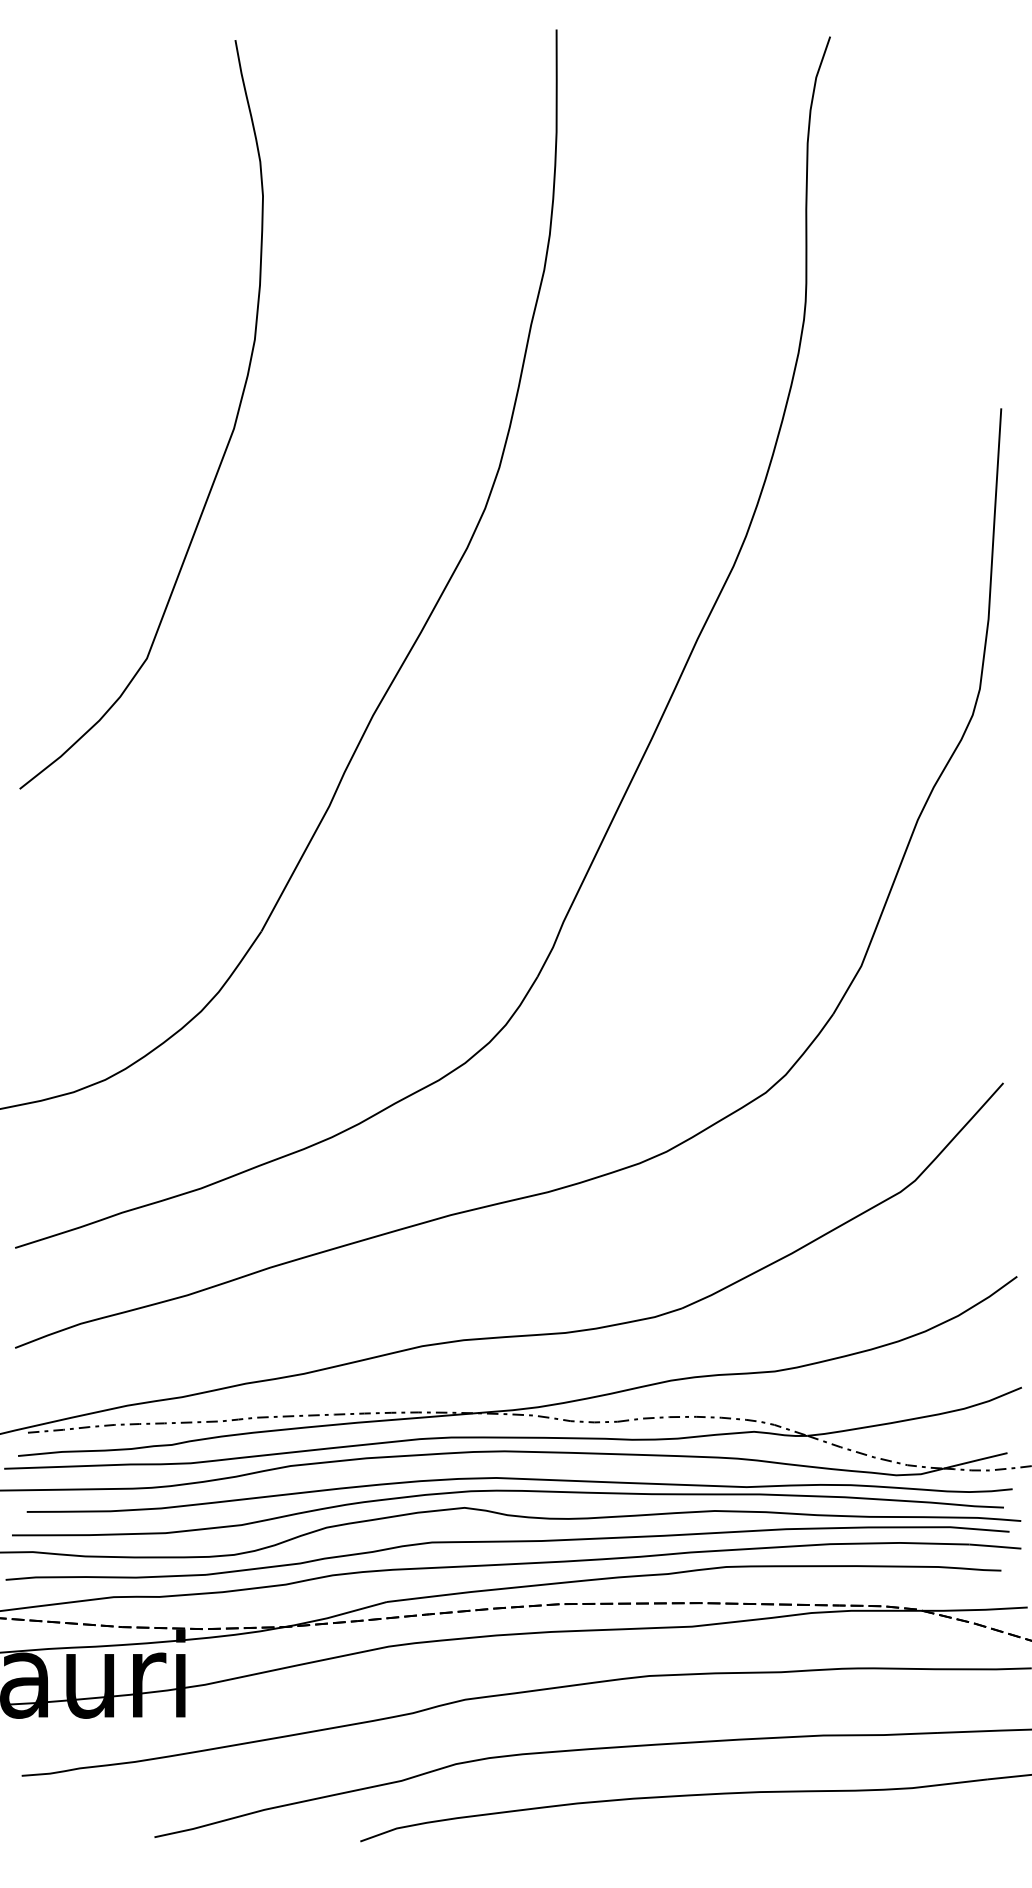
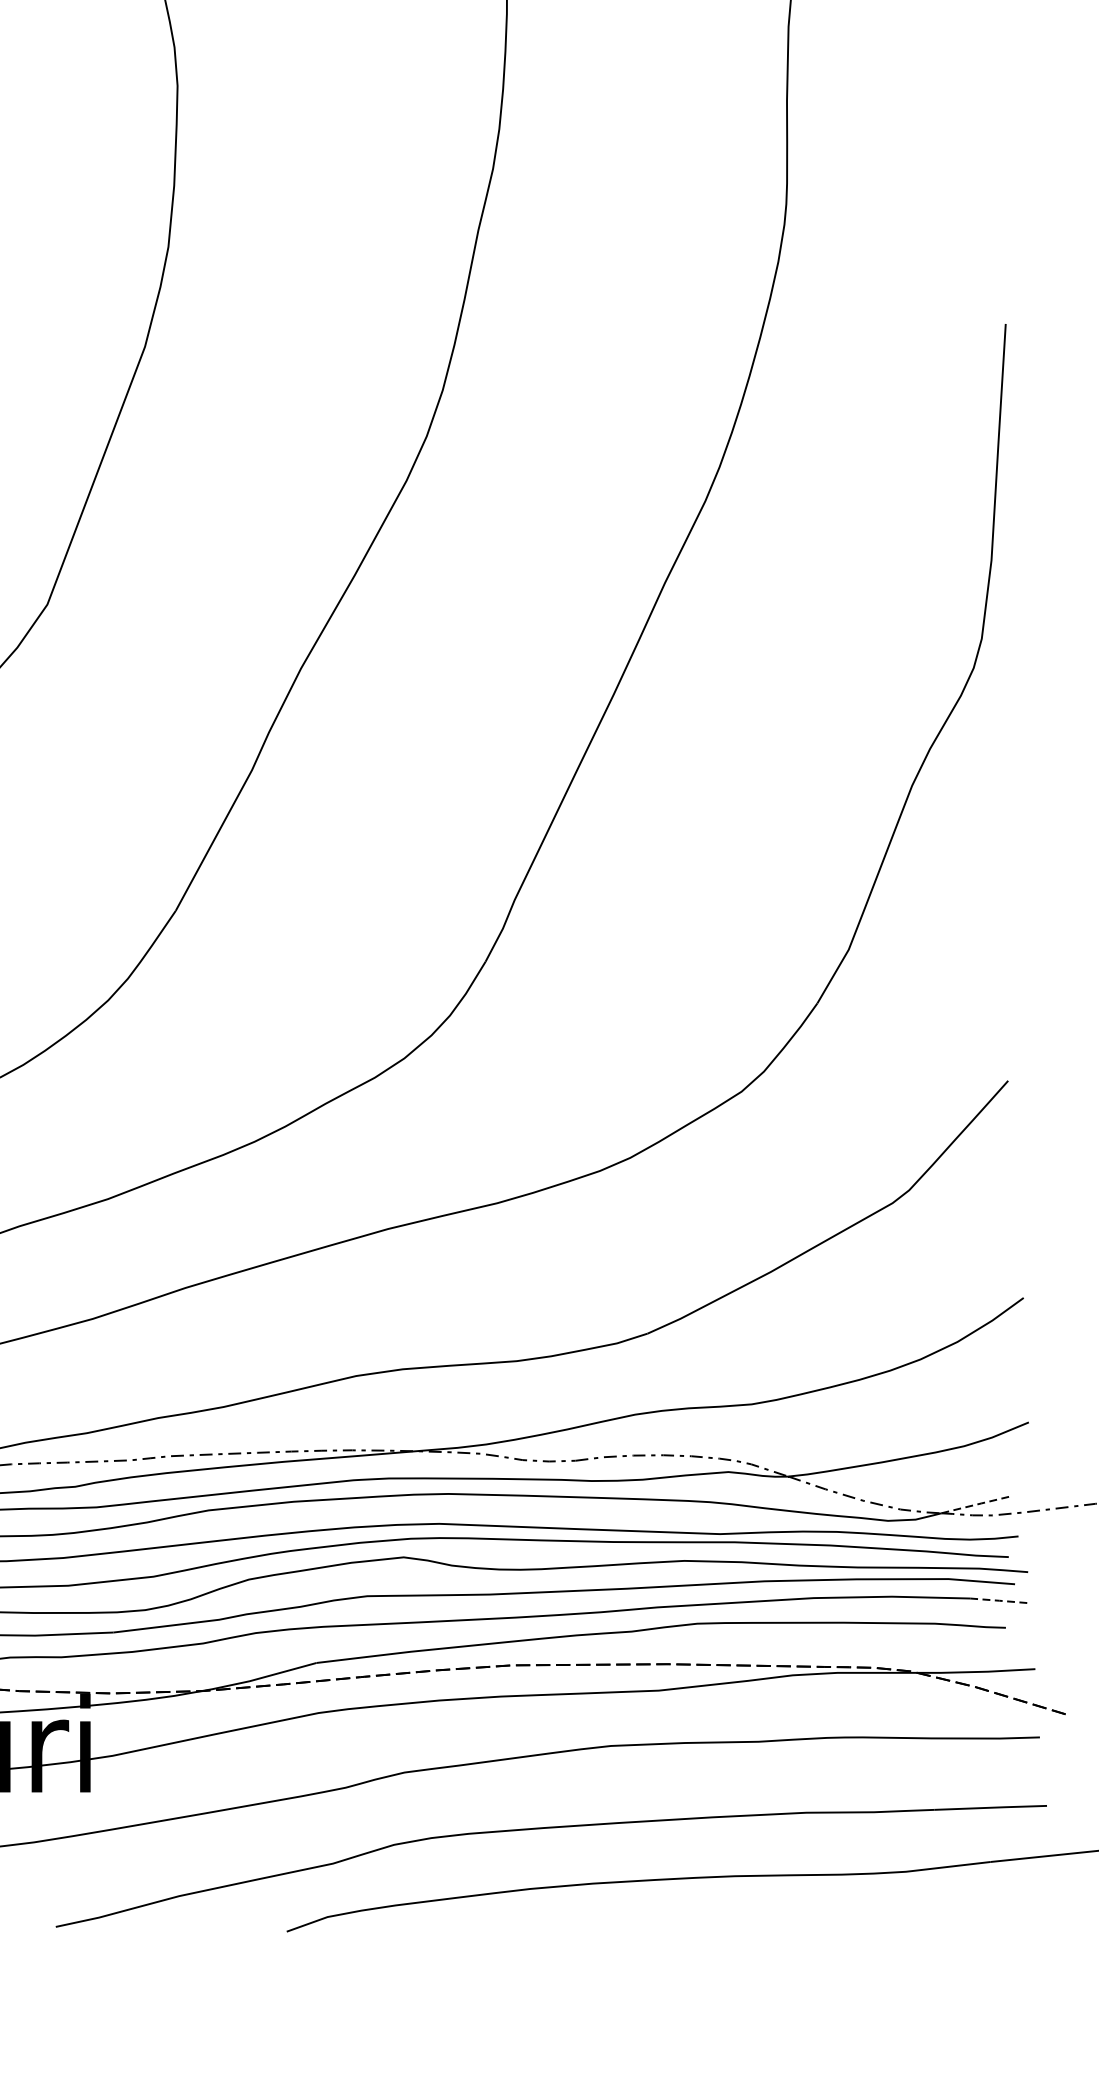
line: (975, 1460) -> (976, 1504), solid -> dashed
line: (995, 1546) -> (999, 1600), solid -> dashed

